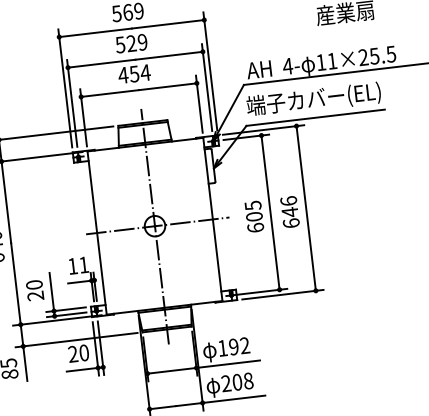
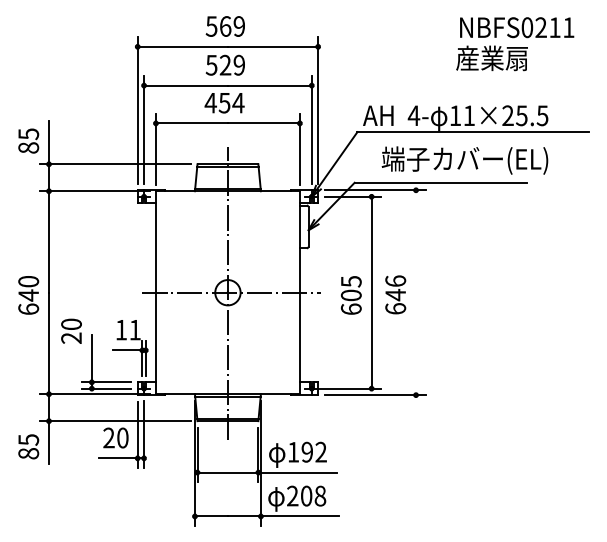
text: (313, 99) -> (464, 160), moved
line: (306, 208) -> (416, 292), removed
text: (34, 289) -> (71, 330), moved

